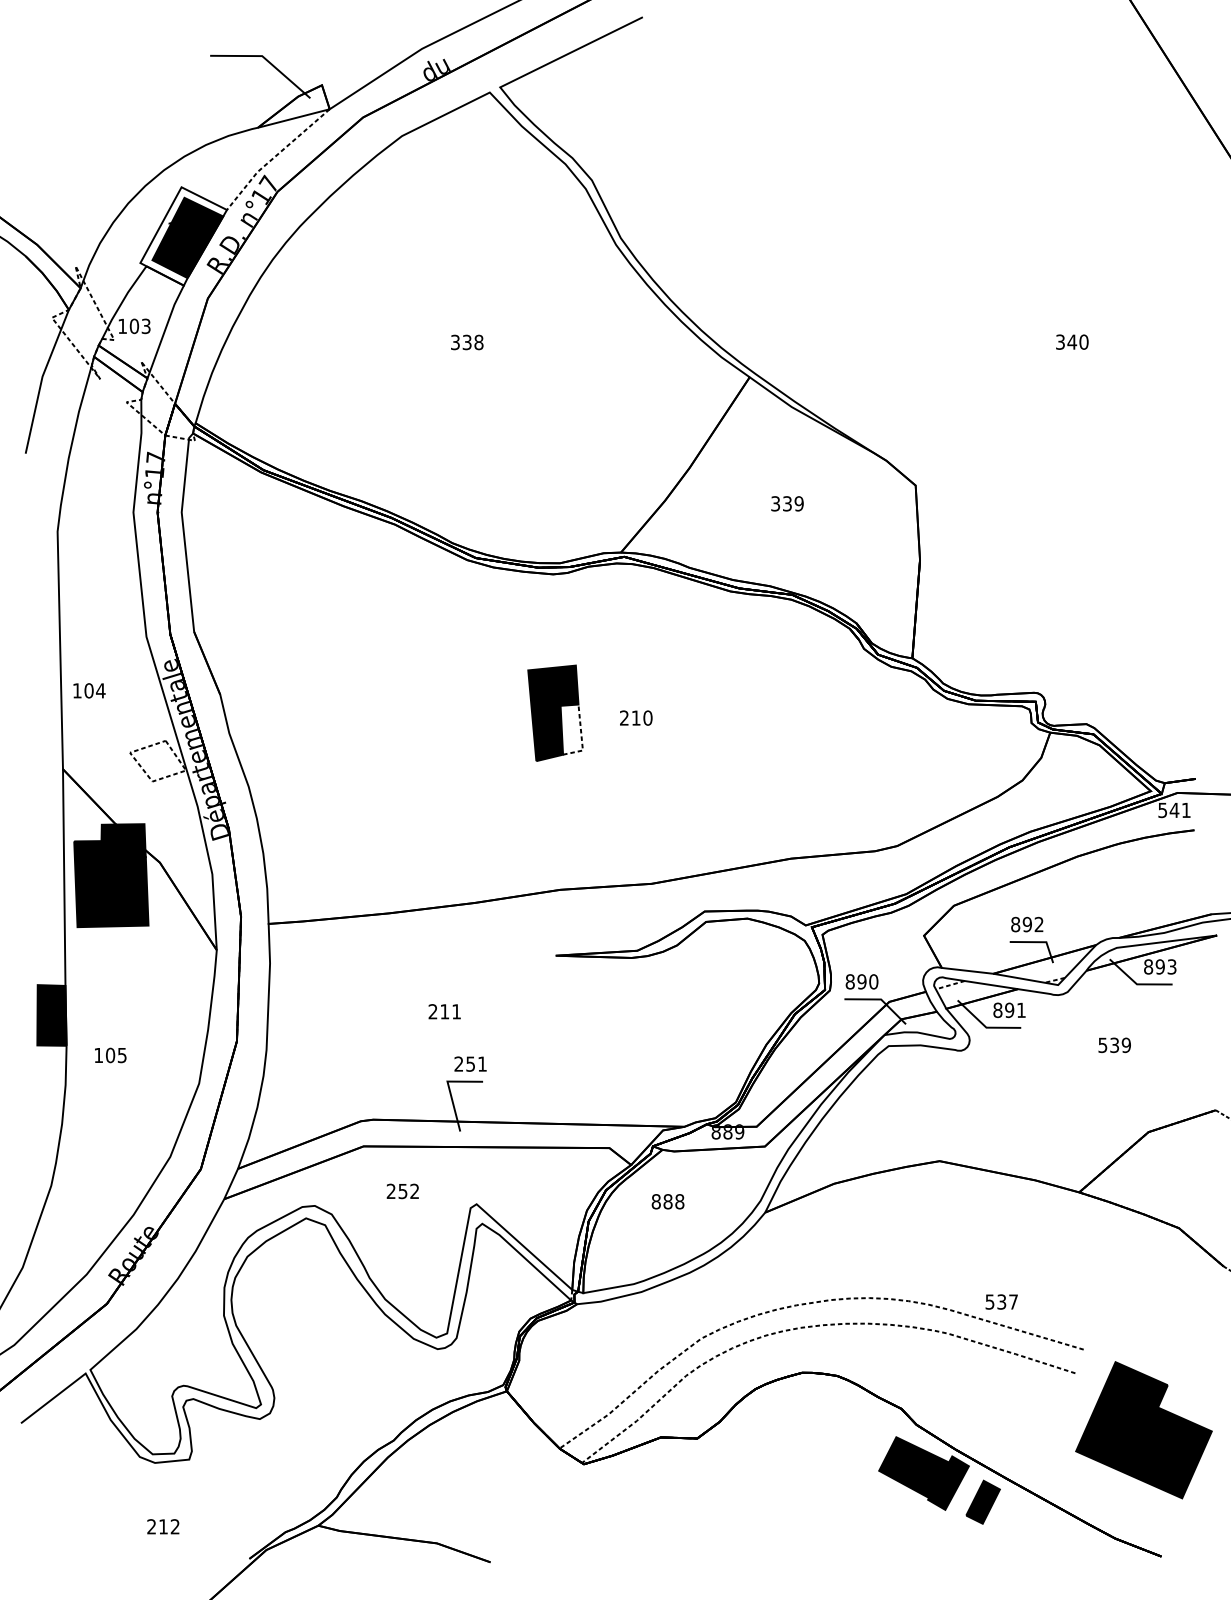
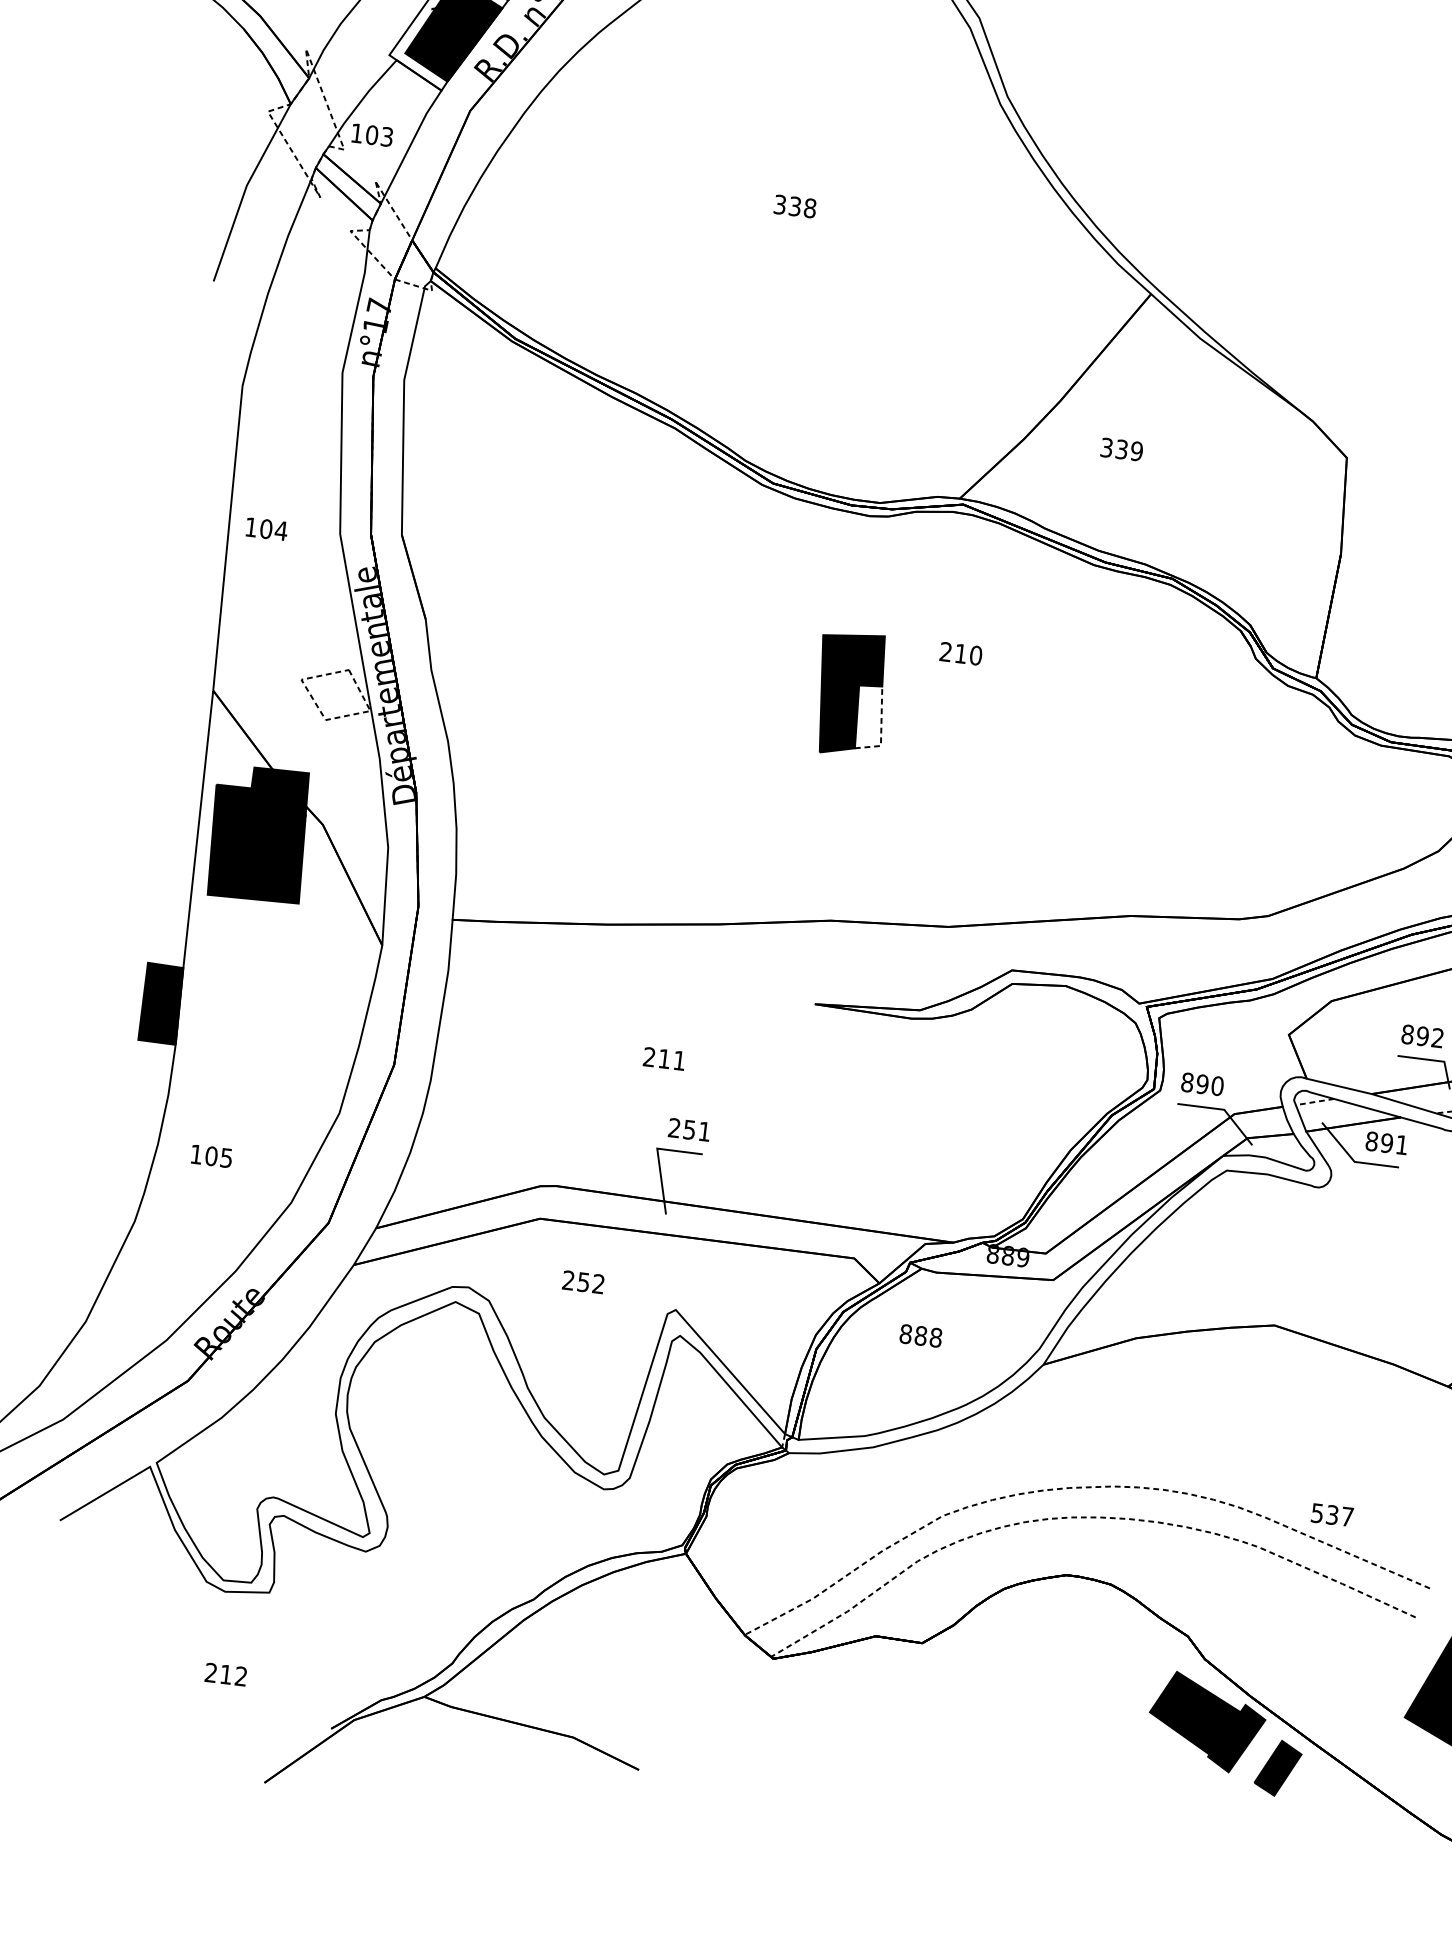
text: (787, 503) -> (1121, 449), moved
text: (89, 690) -> (266, 528), moved
text: (636, 717) -> (961, 653), moved
text: (110, 1055) -> (211, 1156), moved

